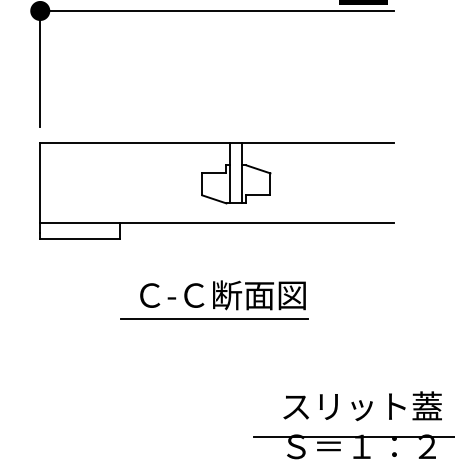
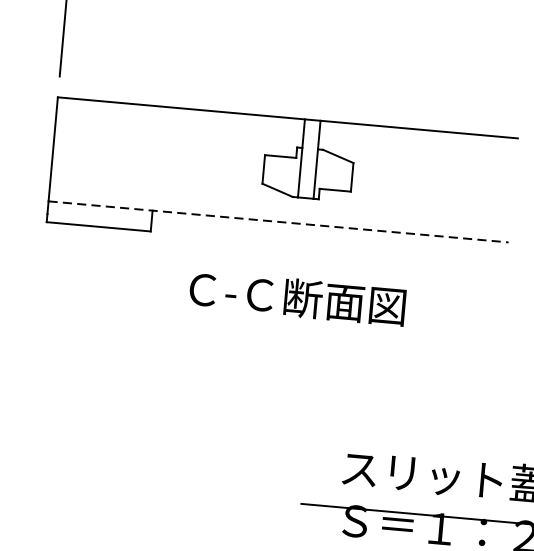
line: (217, 223) -> (278, 222), solid -> dashed
text: (222, 295) -> (296, 298), moved
line: (213, 319) -> (262, 346), removed

